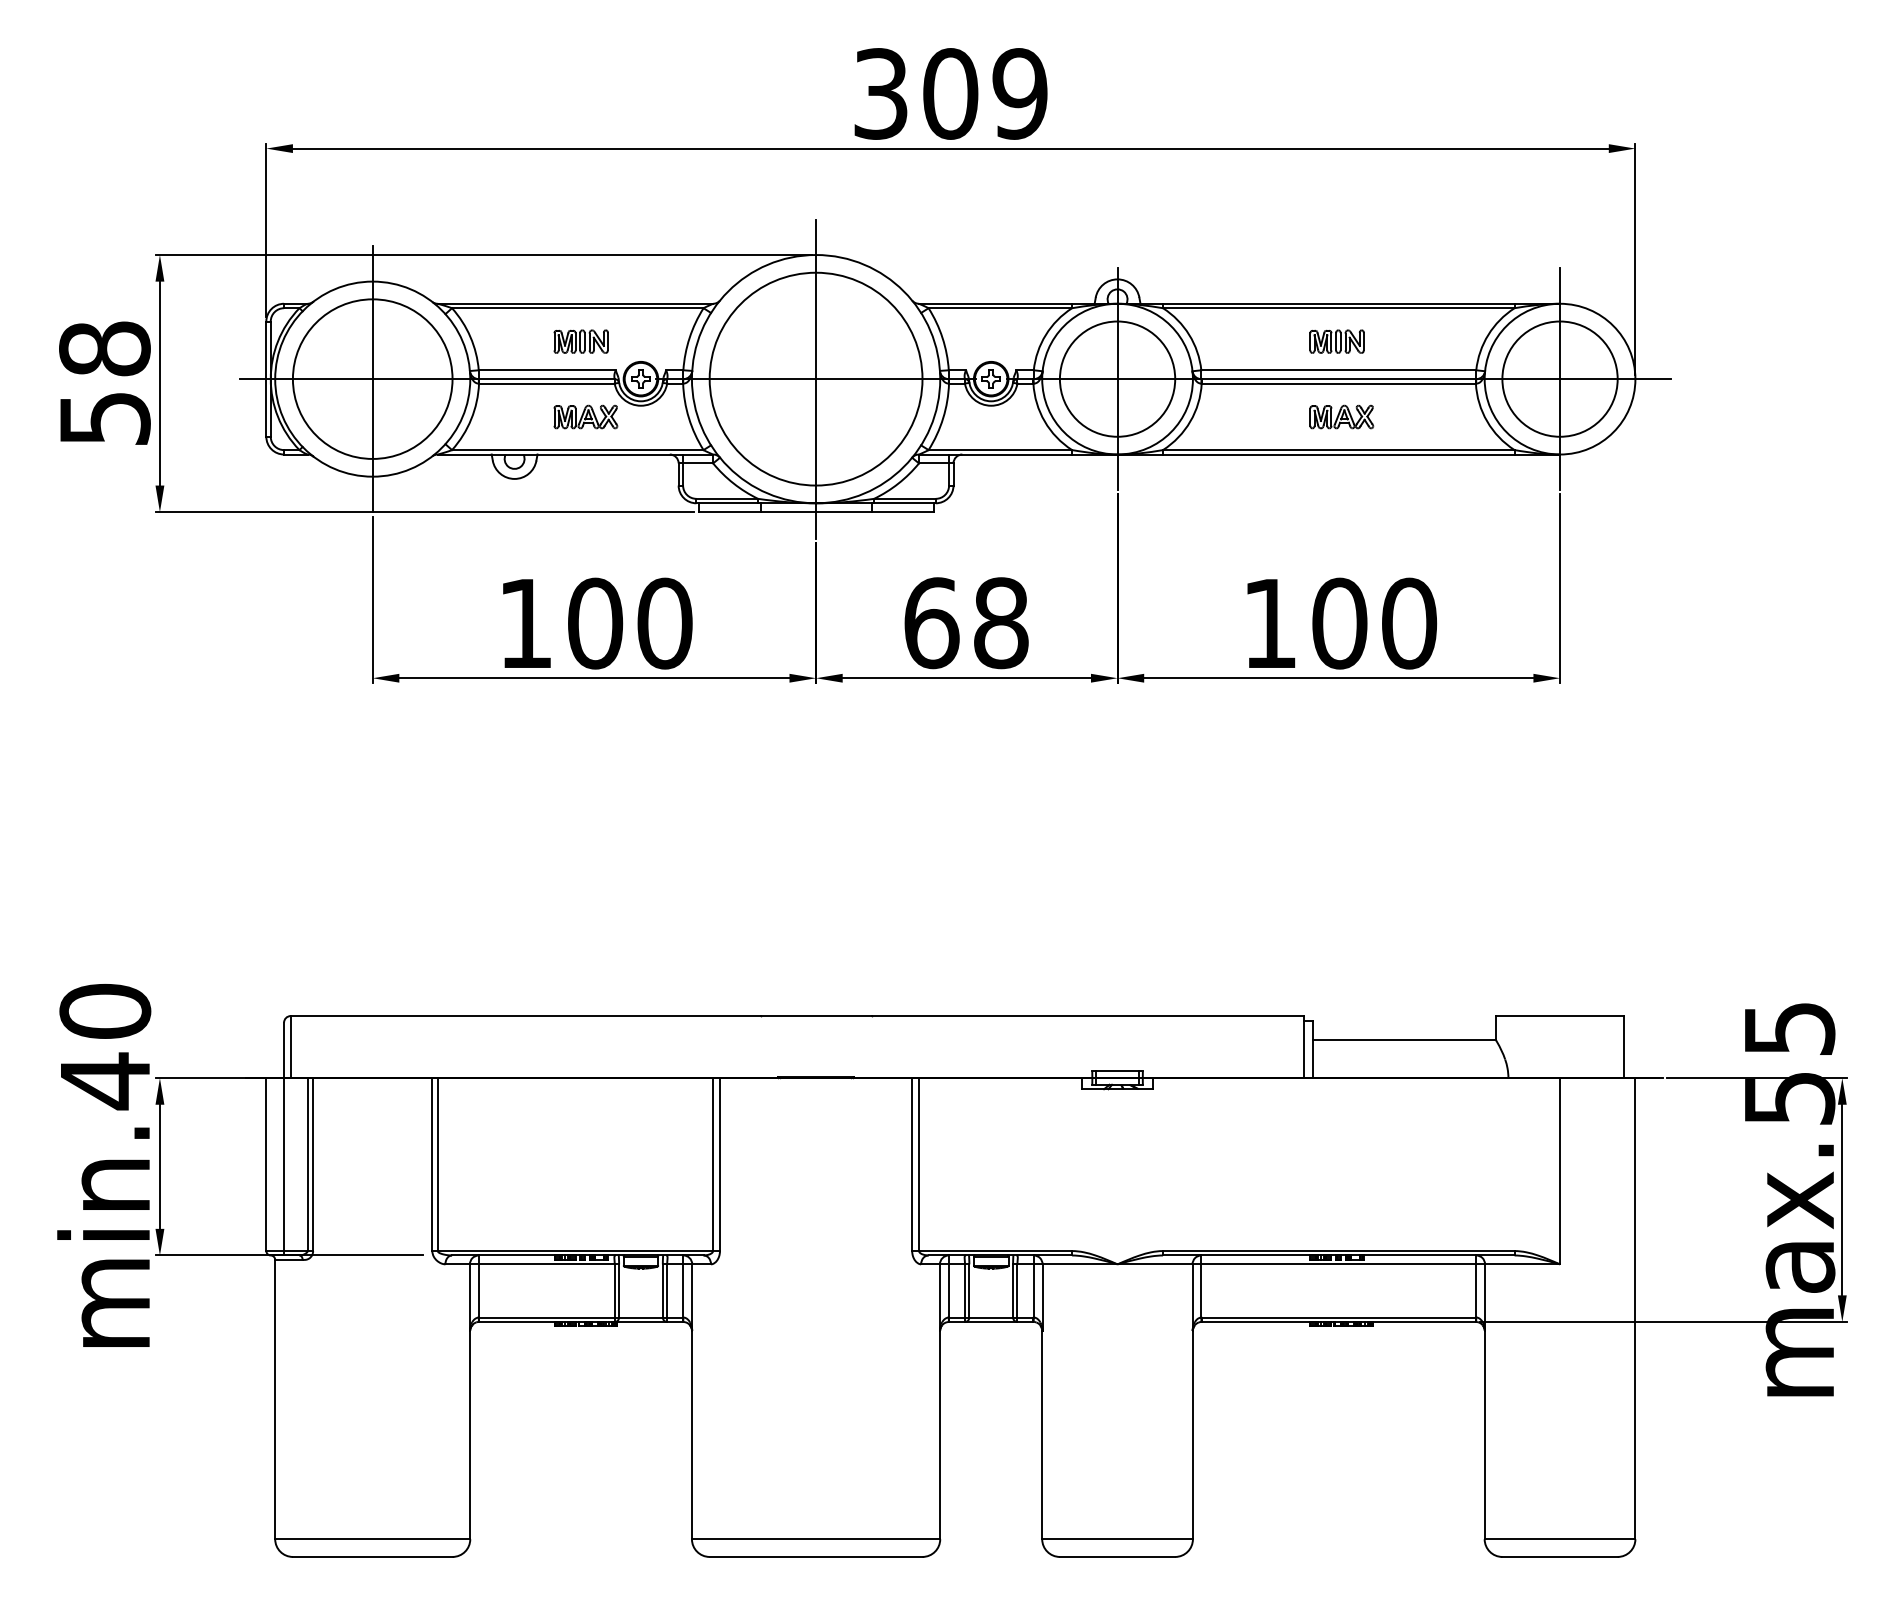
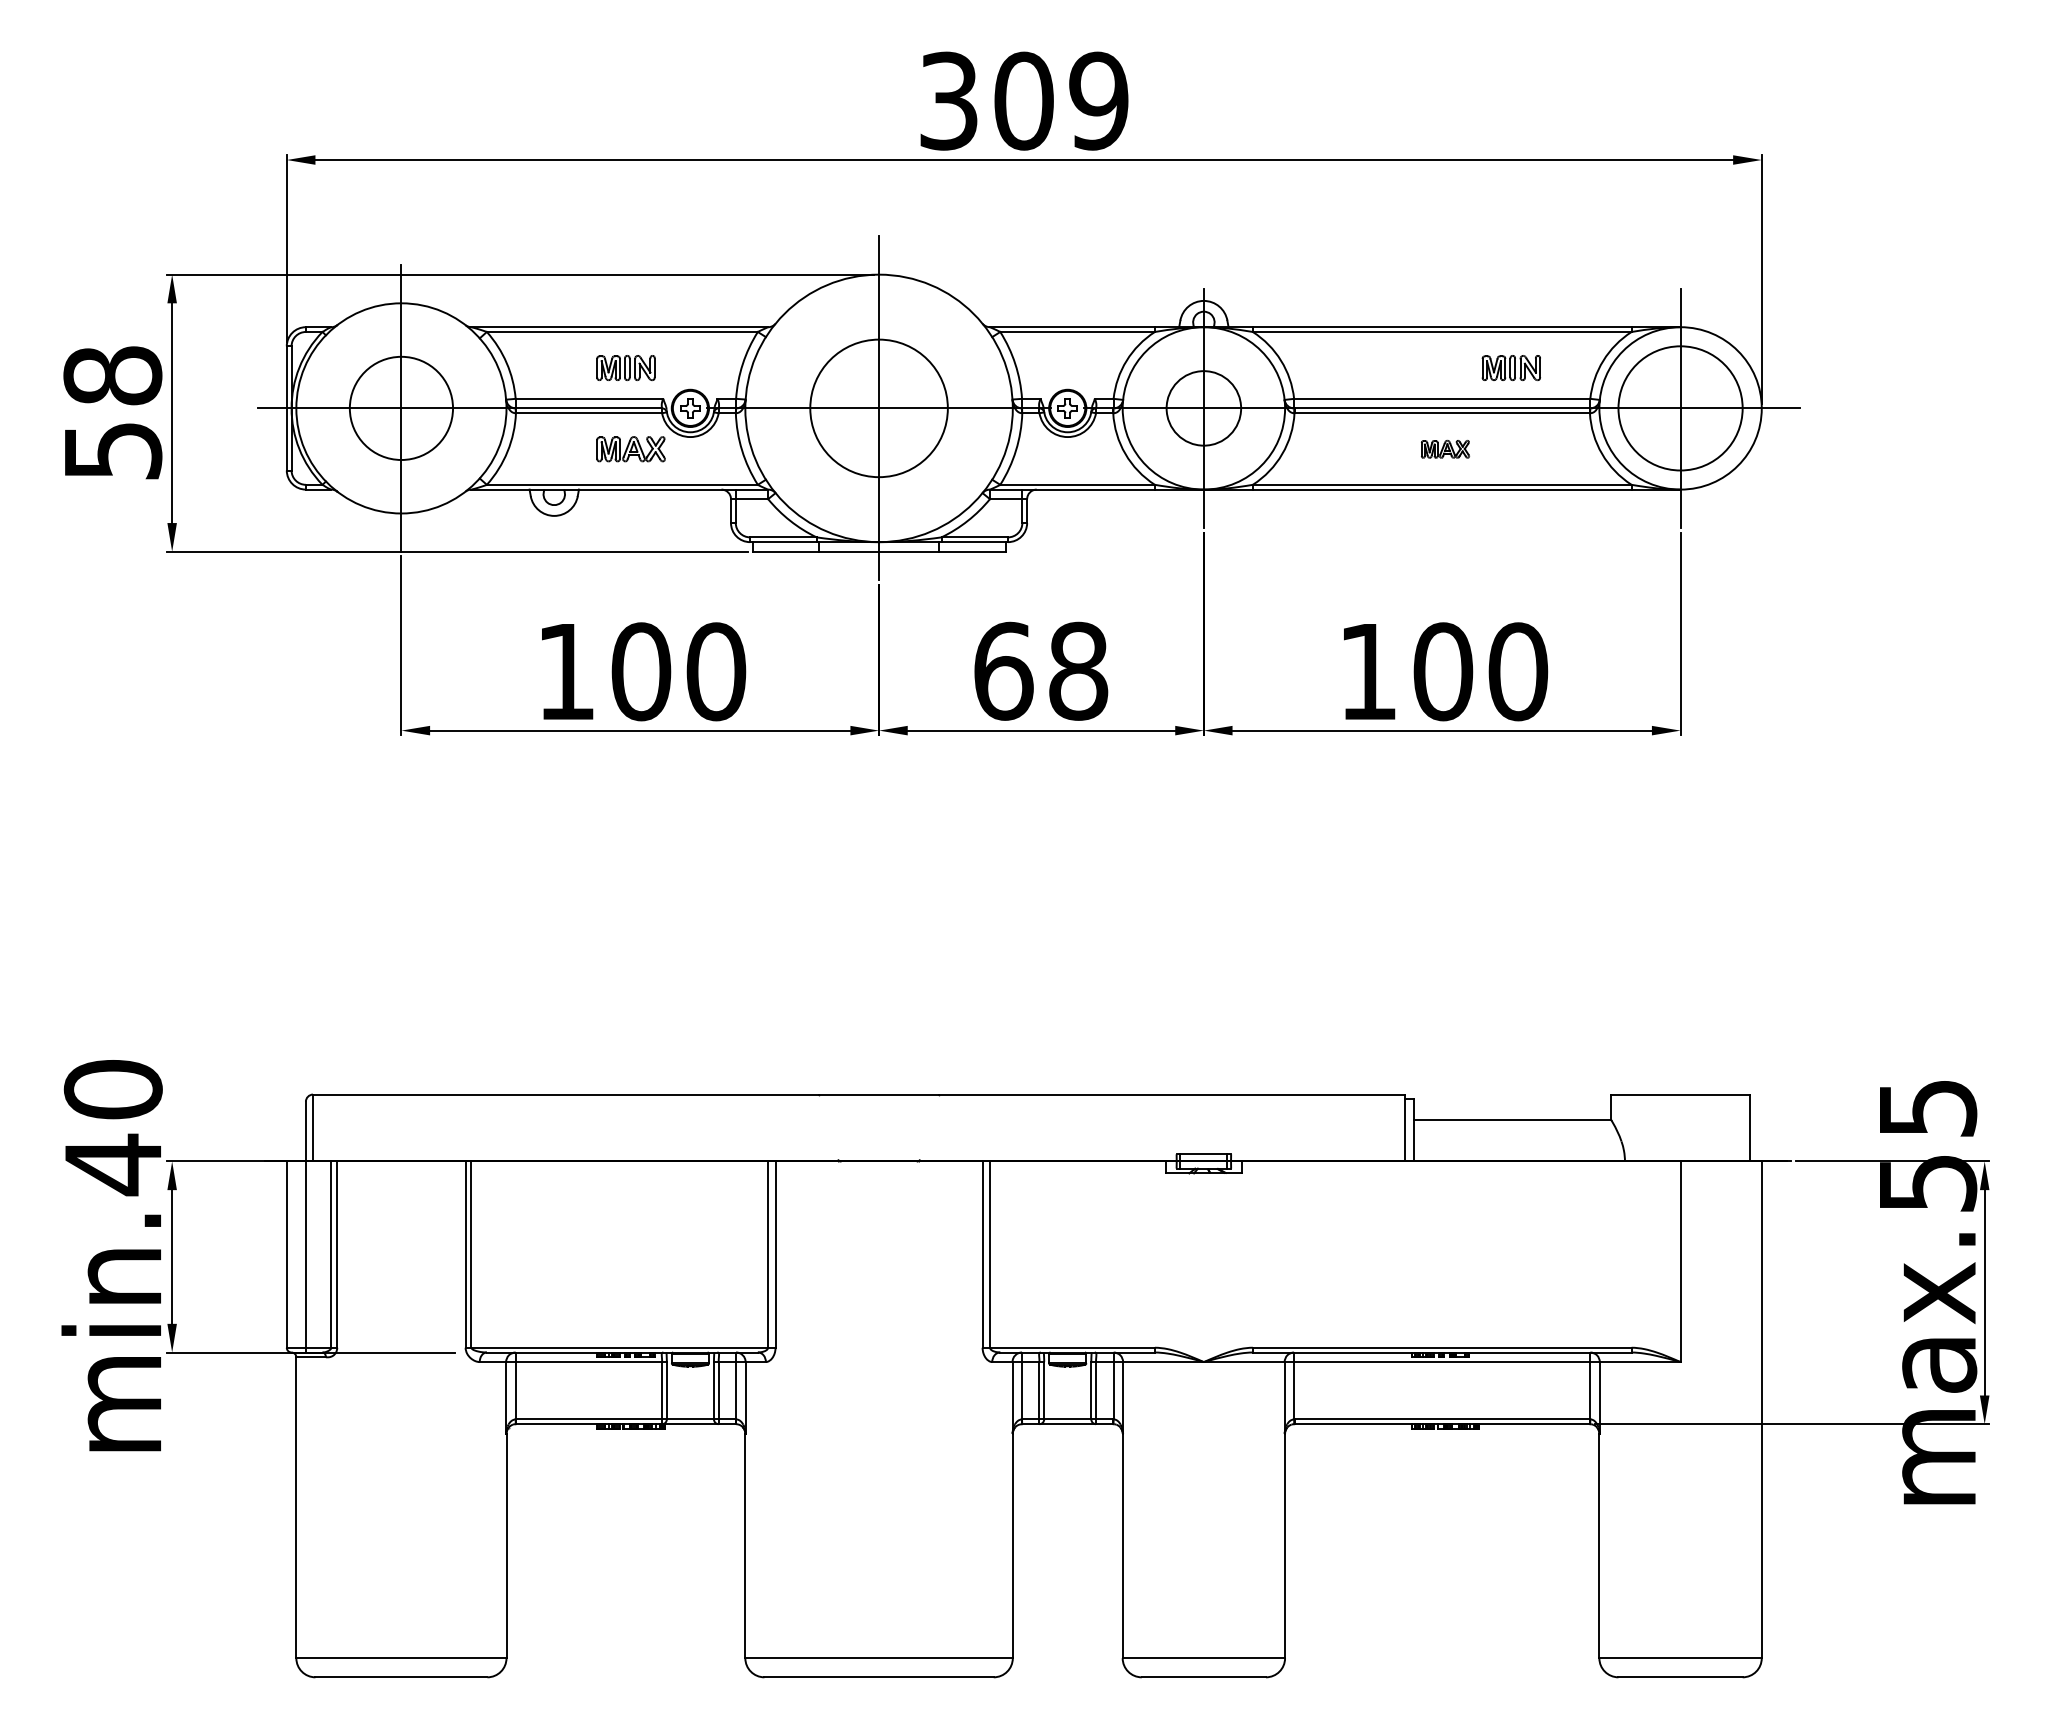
part: (1336, 341) -> (1510, 367), moved
circle: (372, 379) -> (401, 408), size x0.6
circle: (815, 379) -> (878, 408), size x0.6
circle: (1117, 379) -> (1203, 408), size x0.6
part: (1341, 417) -> (1445, 449), size x0.7

